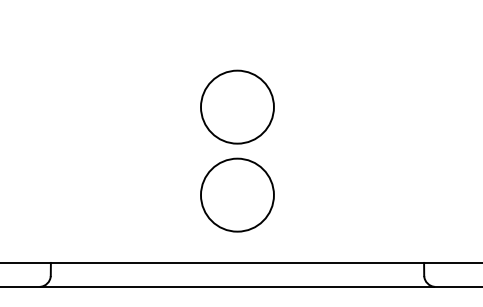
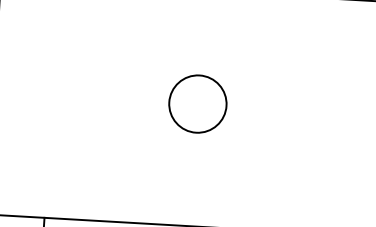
circle: (237, 194) -> (193, 172), removed

